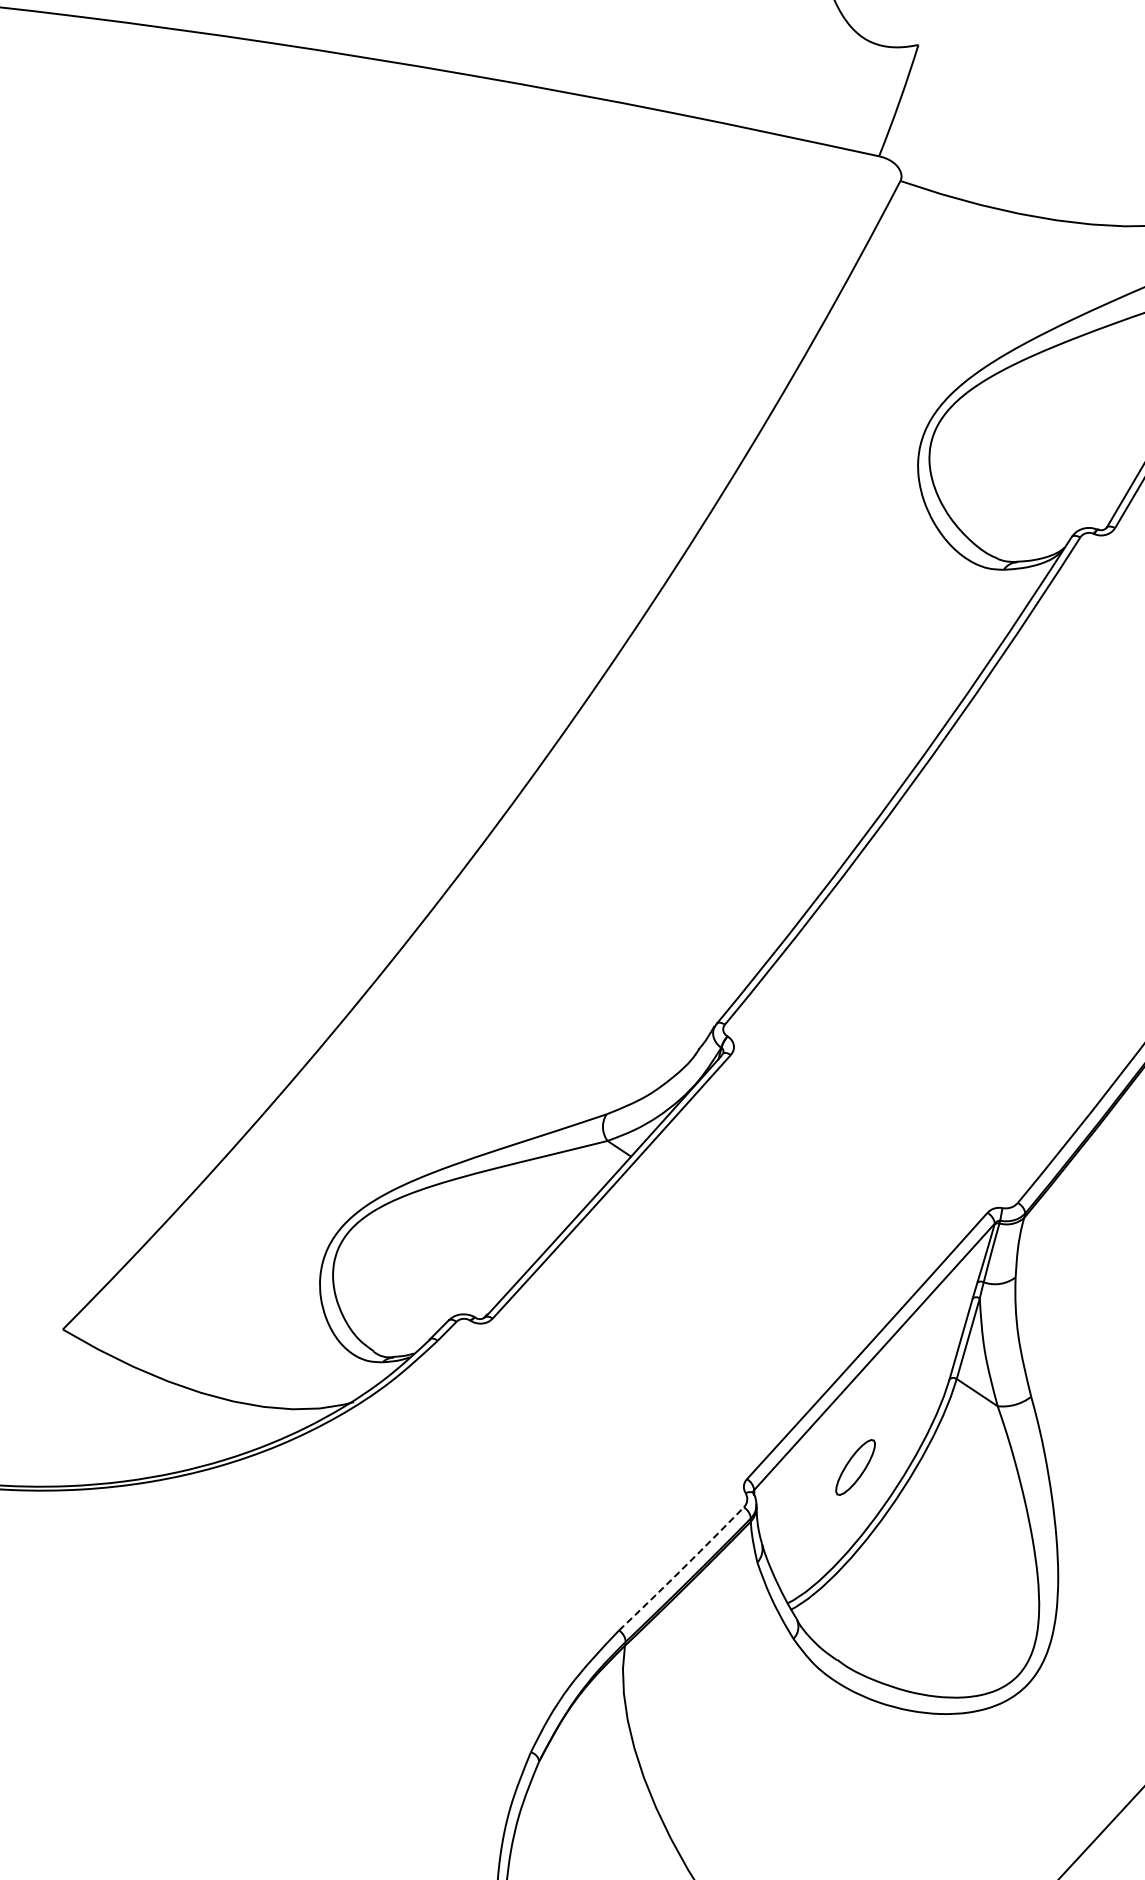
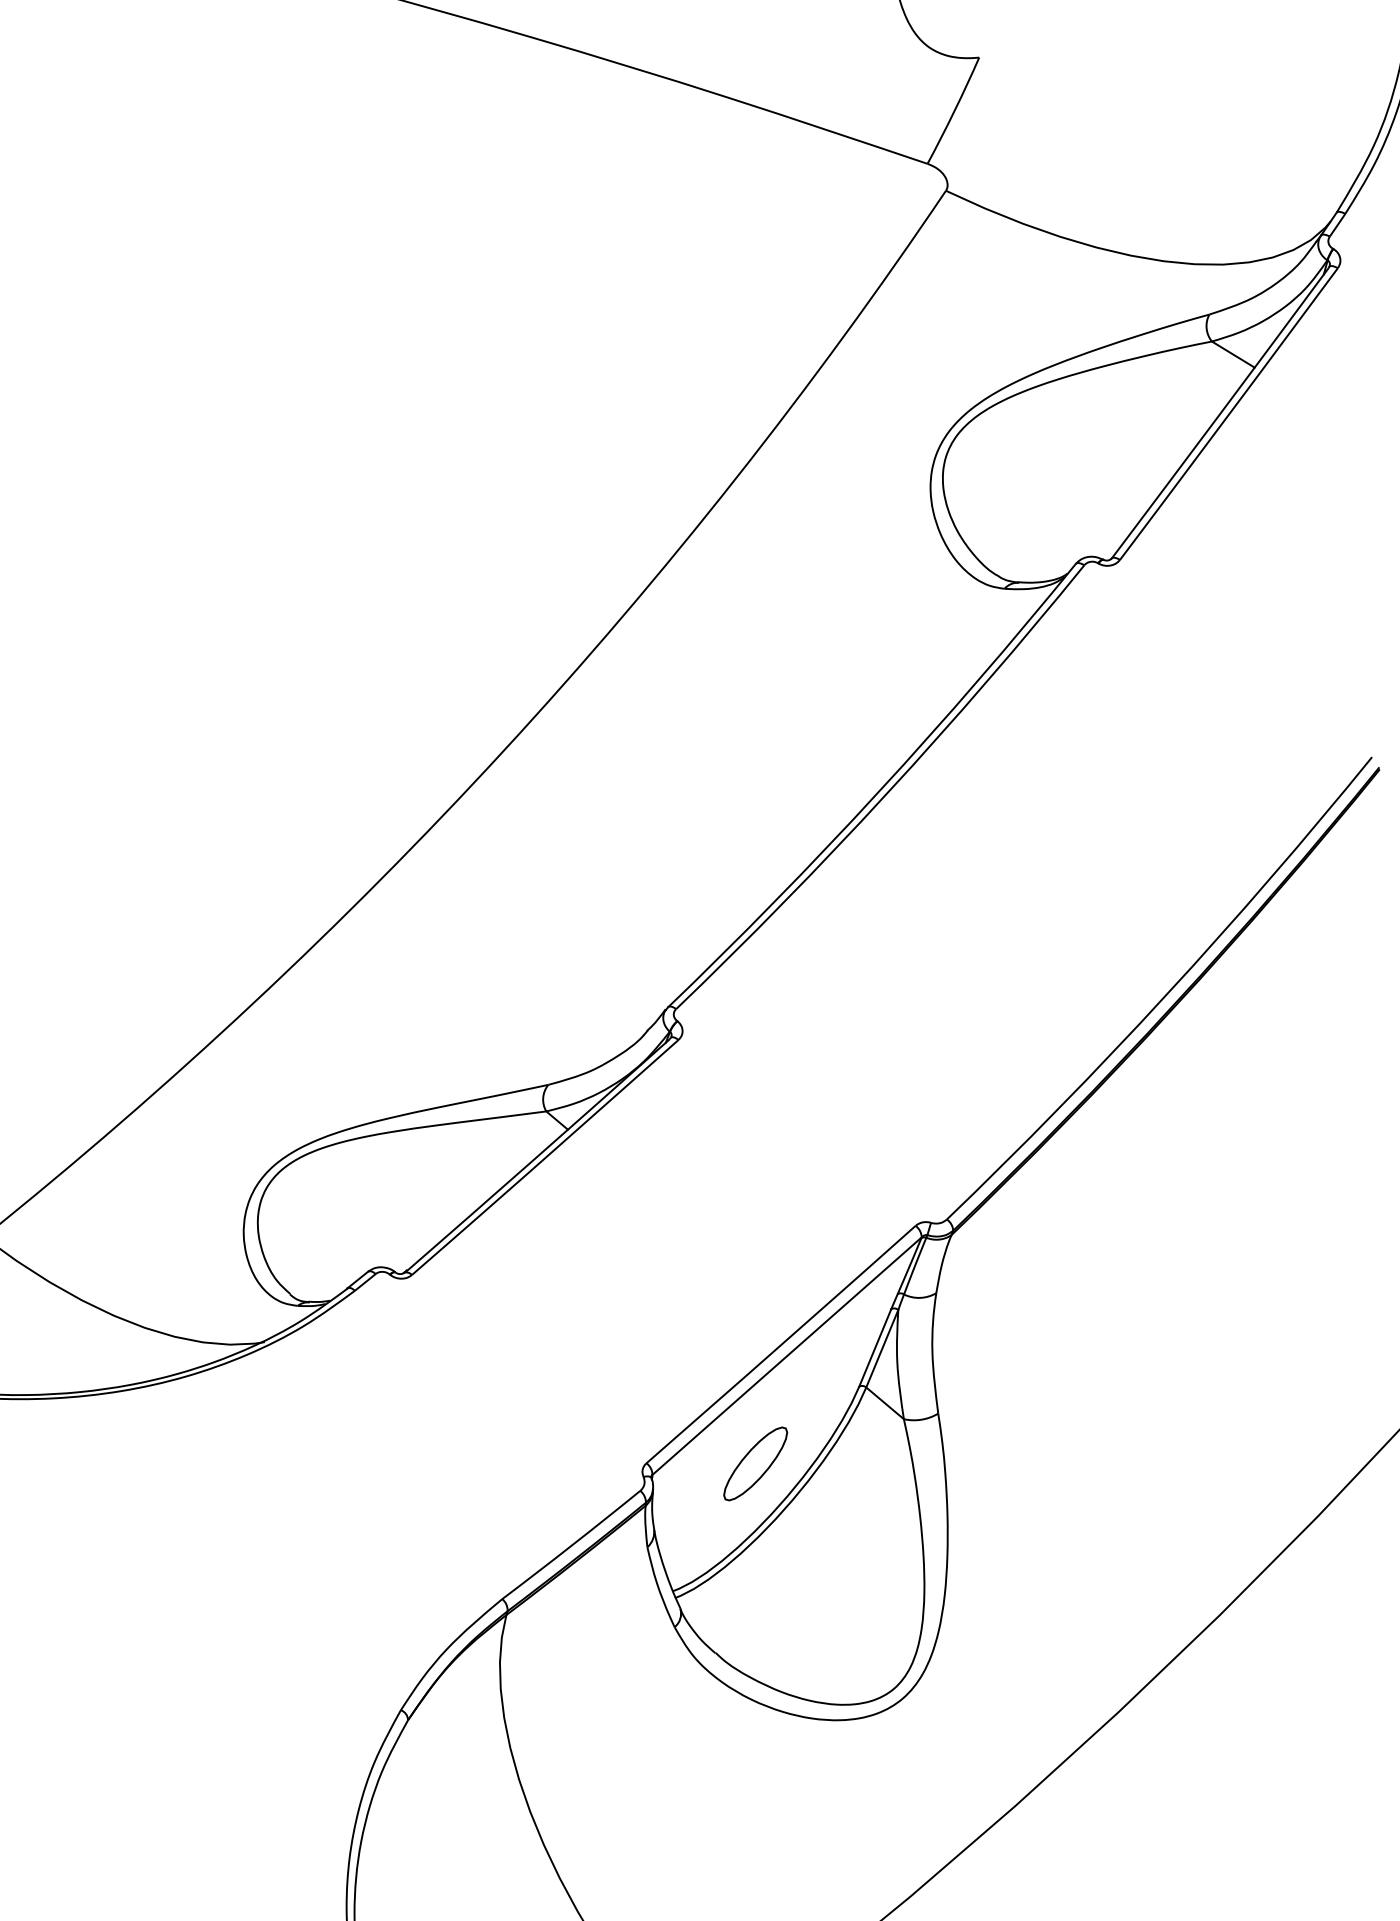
part: (855, 1467) -> (755, 1463), size x1.43
arc: (681, 1569) -> (571, 1545), dashed -> solid

